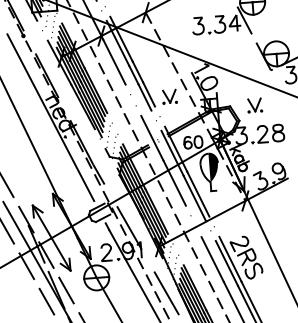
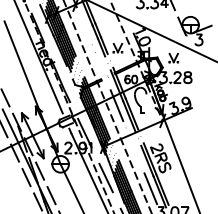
line: (113, 62) -> (82, 22), removed
line: (152, 137) -> (104, 74), removed
fill: (213, 166) -> (143, 96), removed
line: (211, 258) -> (137, 157), removed

